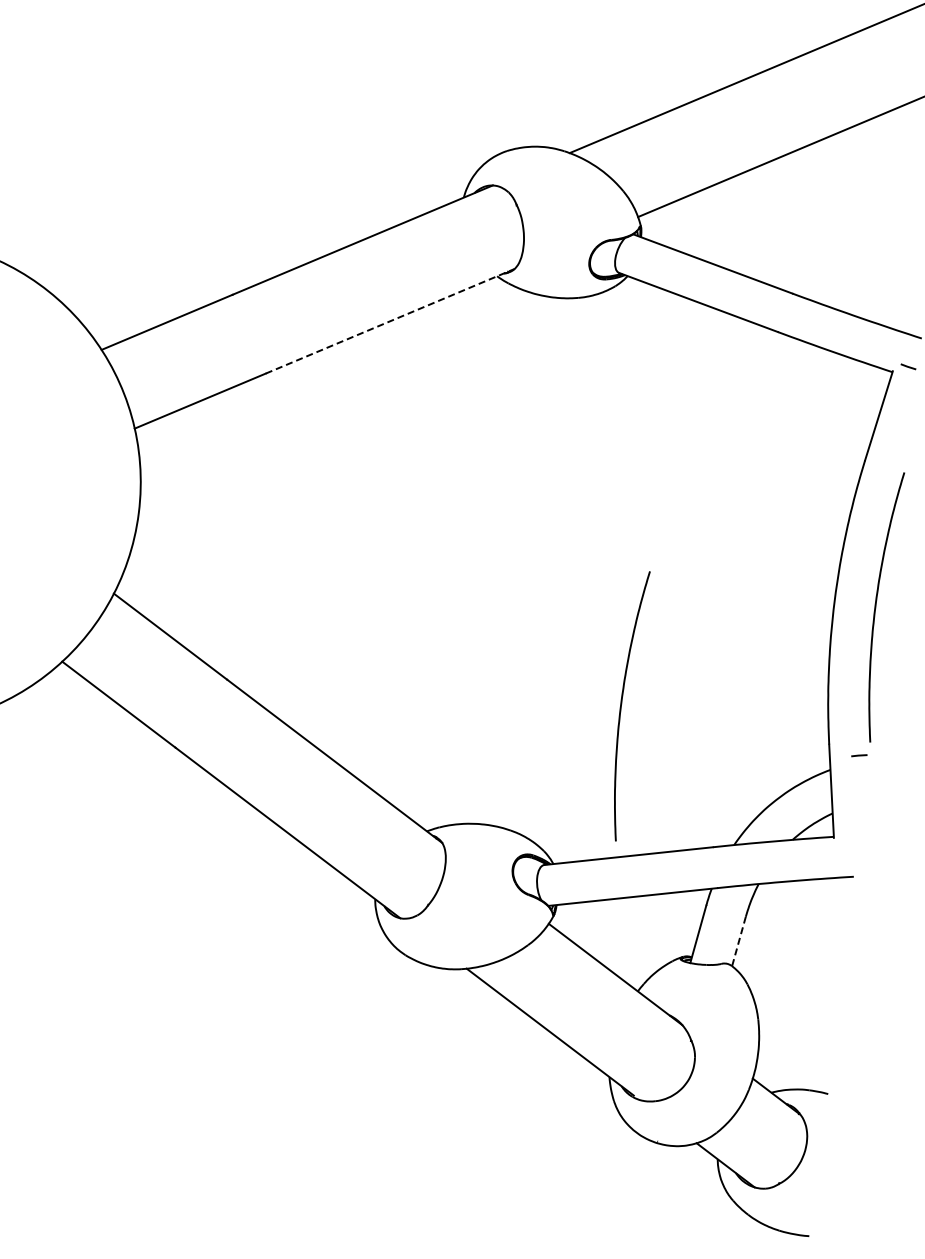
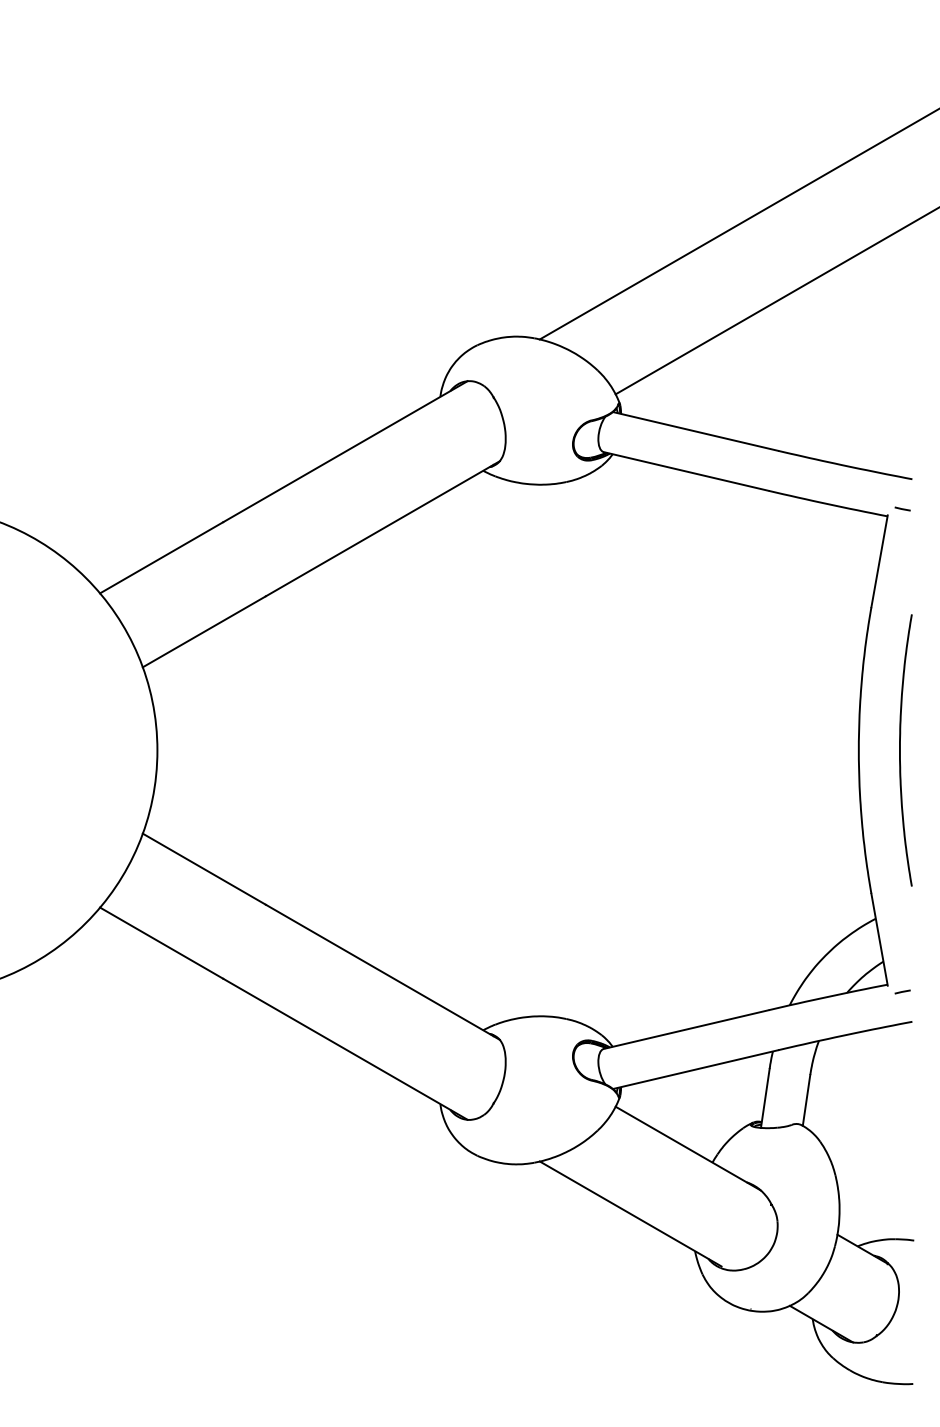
line: (390, 321) -> (383, 528), dashed -> solid
curve: (621, 705) -> (660, 880), removed
line: (859, 755) -> (902, 991), moved
line: (738, 941) -> (806, 1100), dashed -> solid

